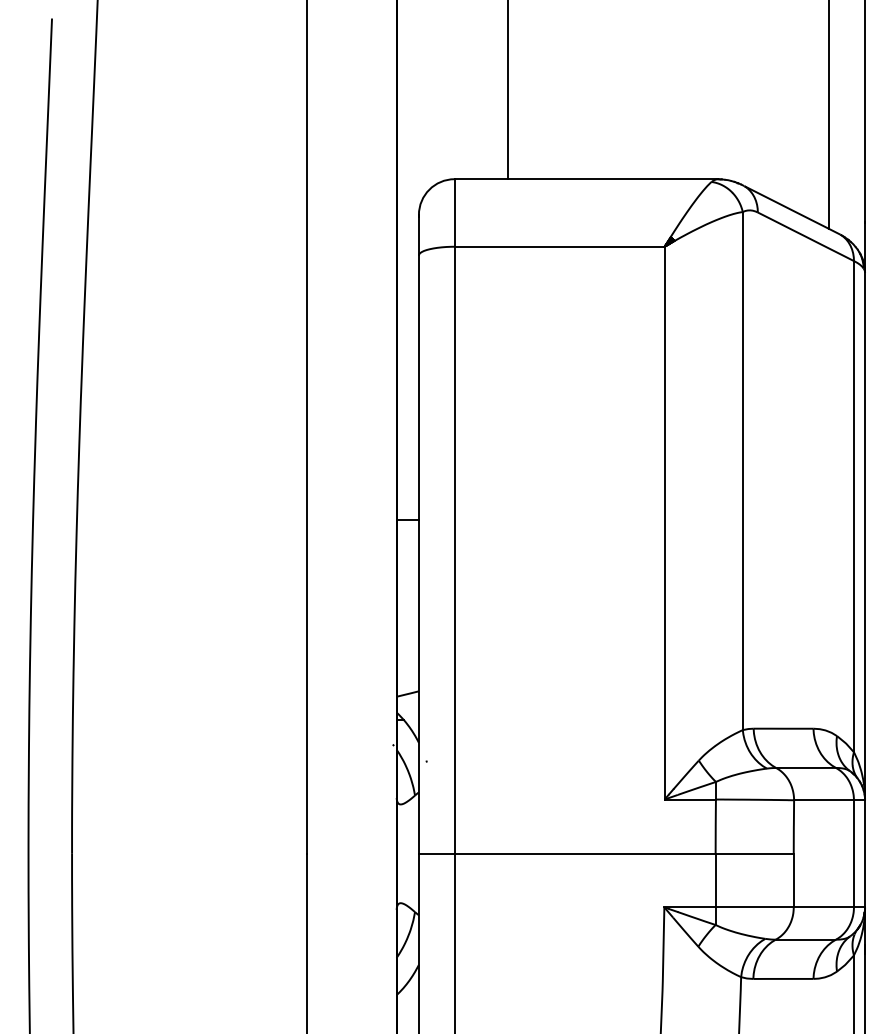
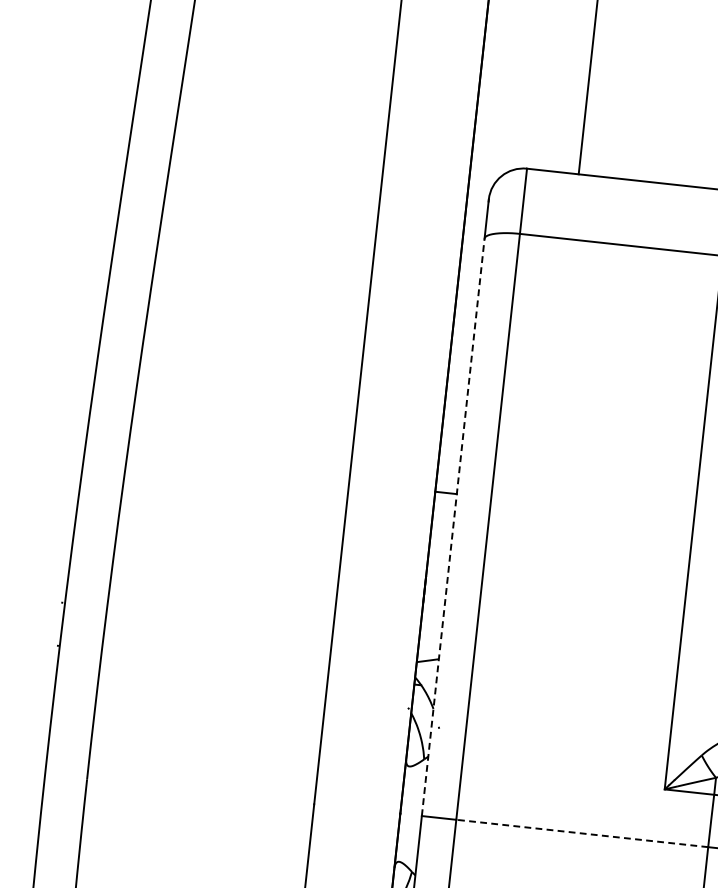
line: (418, 554) -> (452, 527), solid -> dashed
line: (584, 853) -> (581, 833), solid -> dashed

